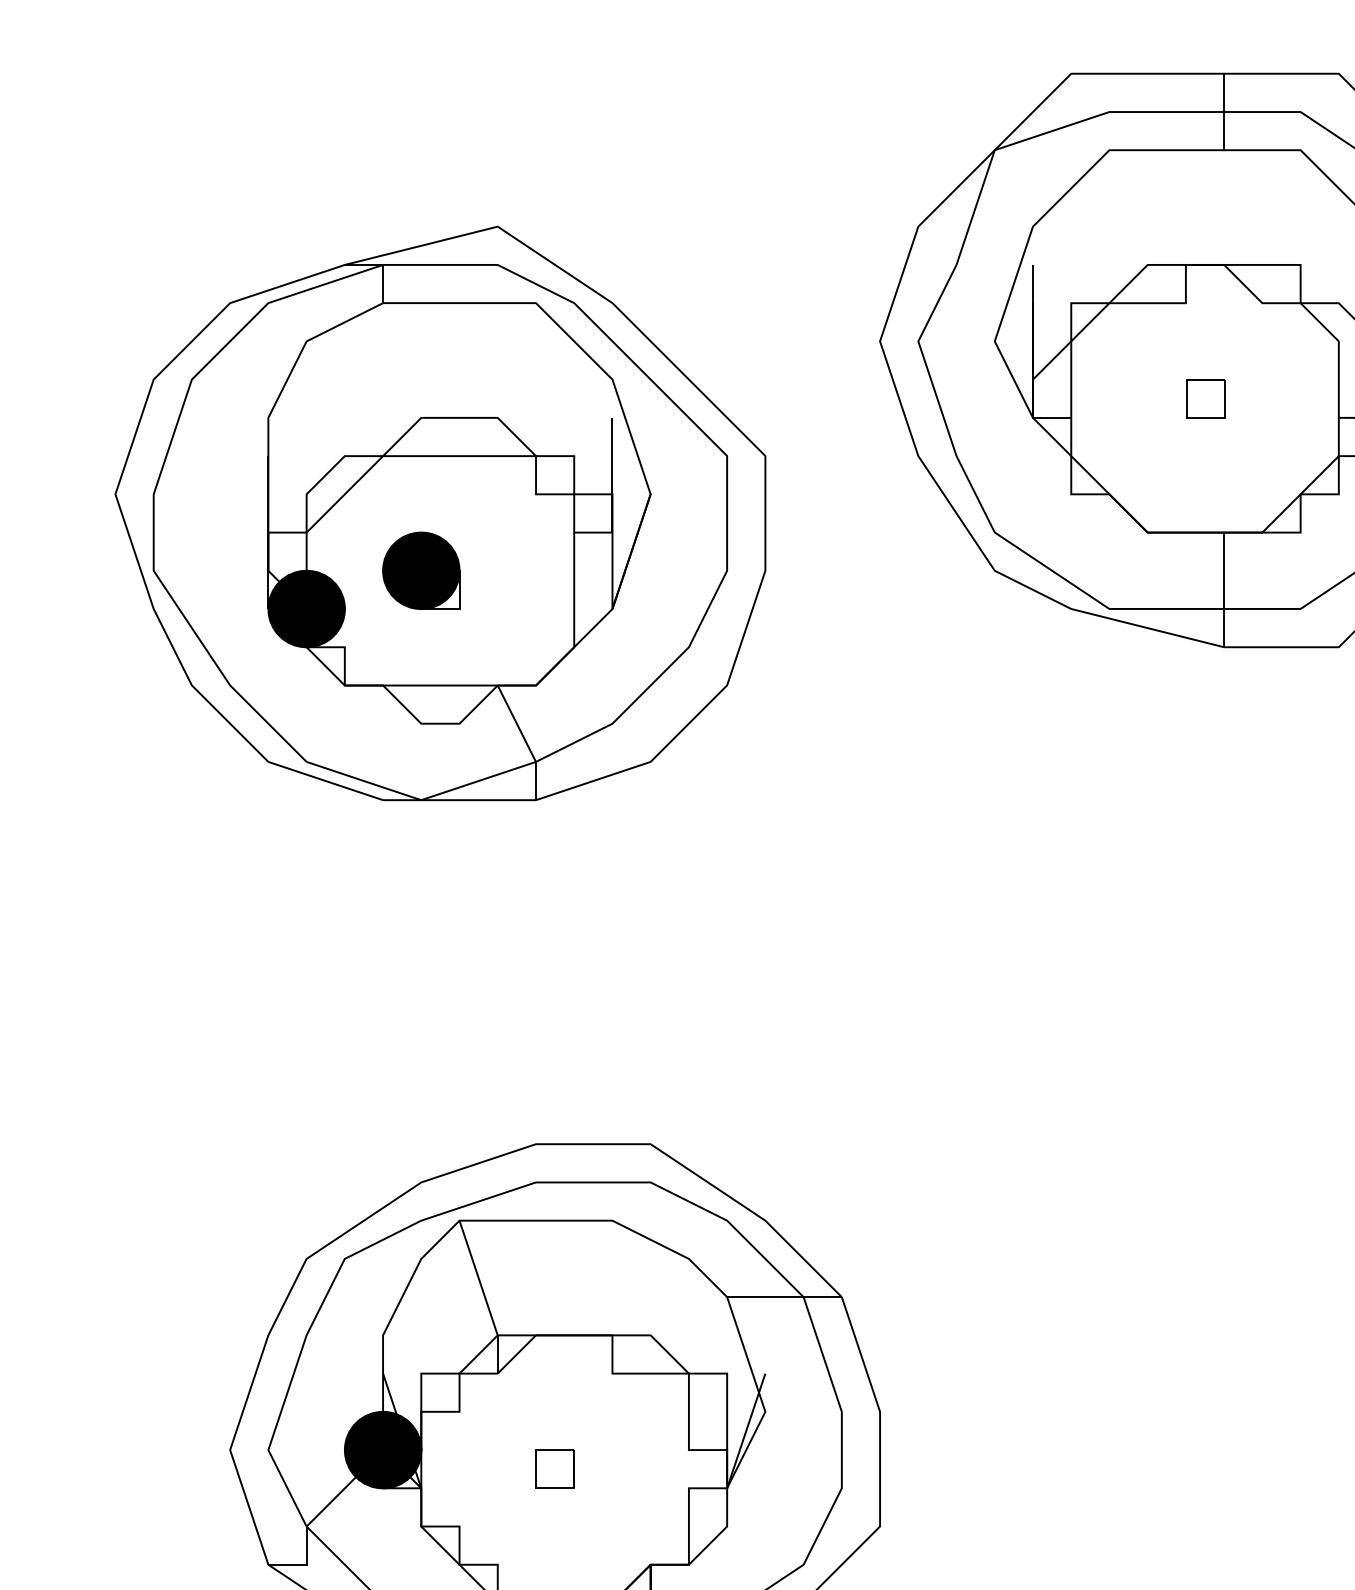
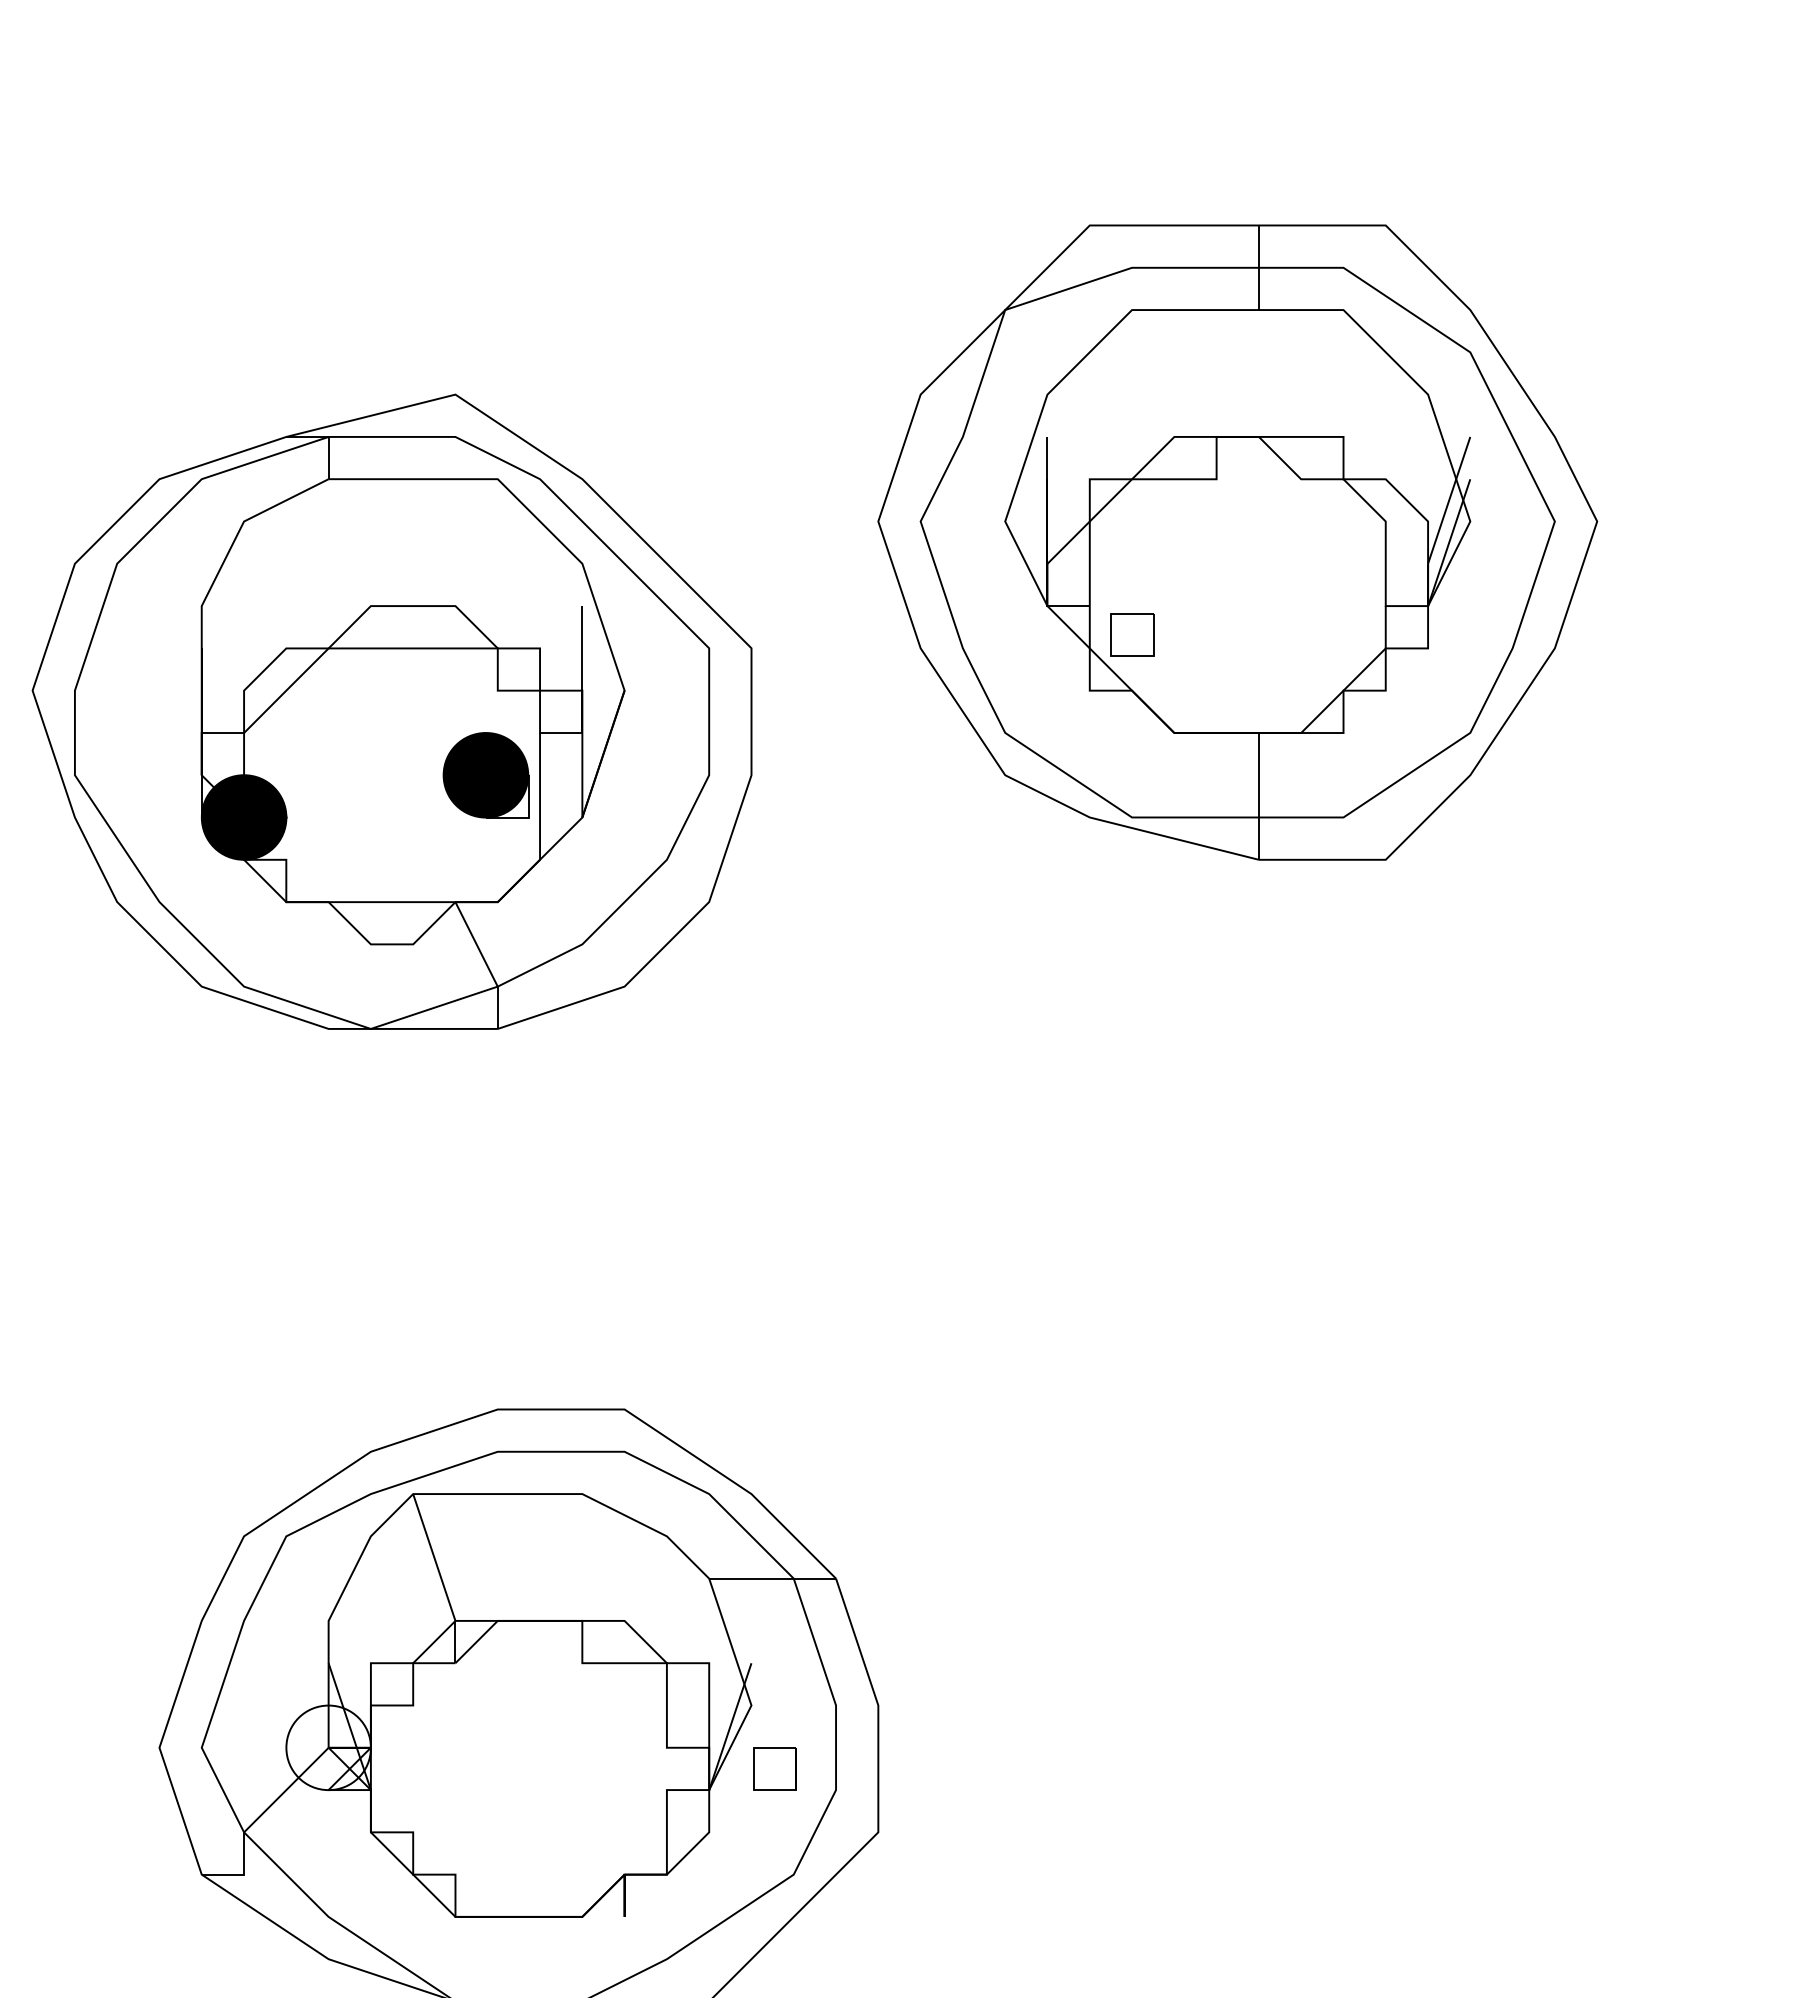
part: (1205, 398) -> (1132, 634), moved
part: (420, 571) -> (485, 775), moved
fill: (382, 1449) -> (328, 1747), removed
part: (554, 1468) -> (774, 1768), moved

